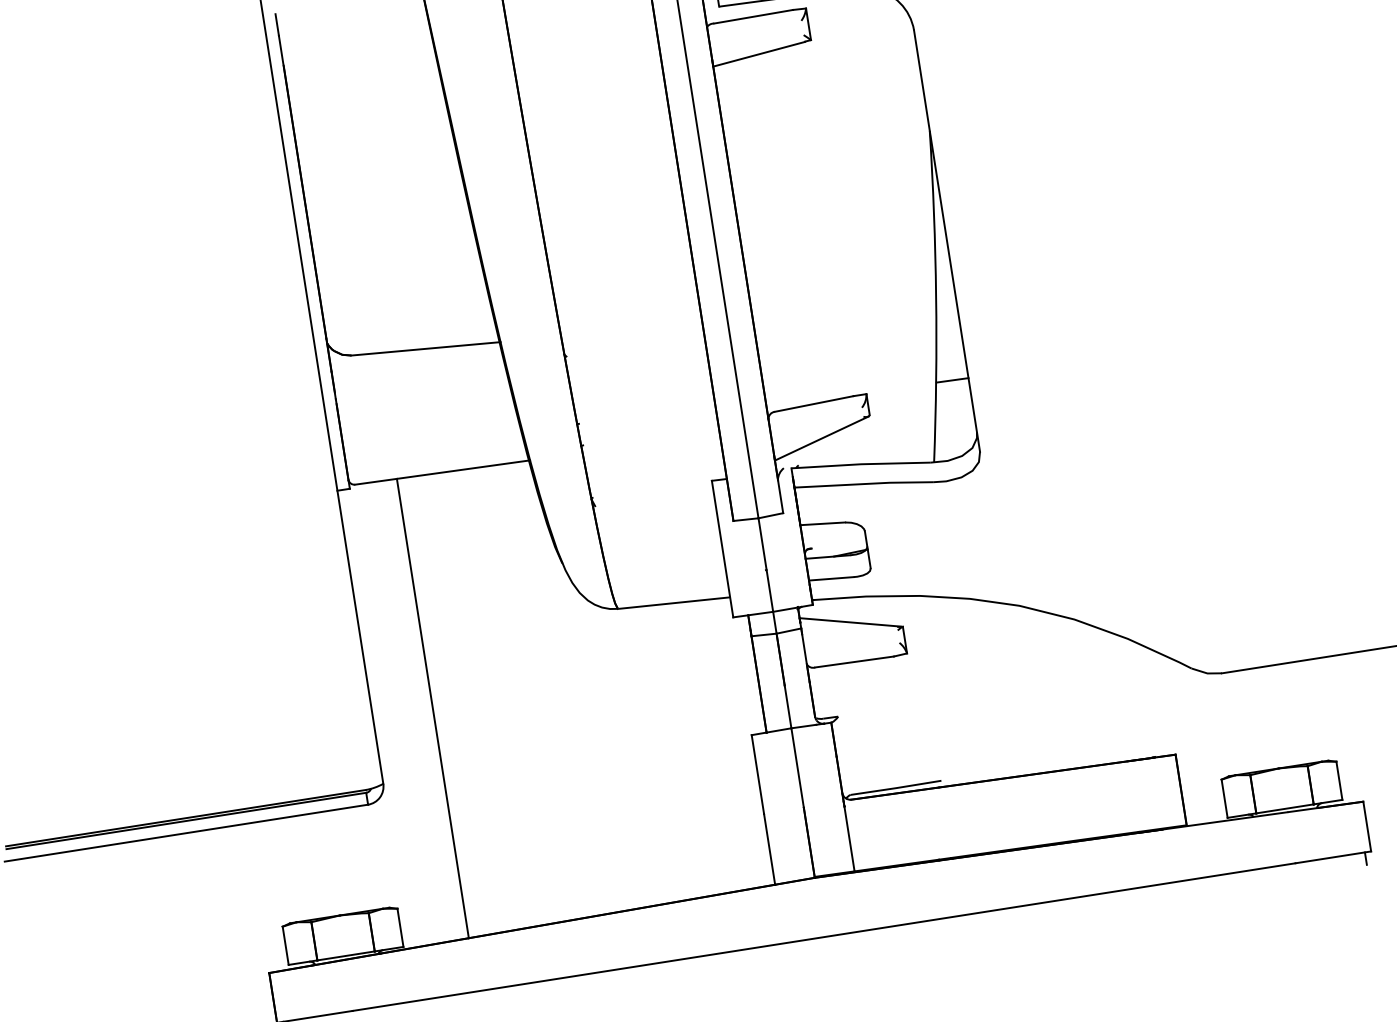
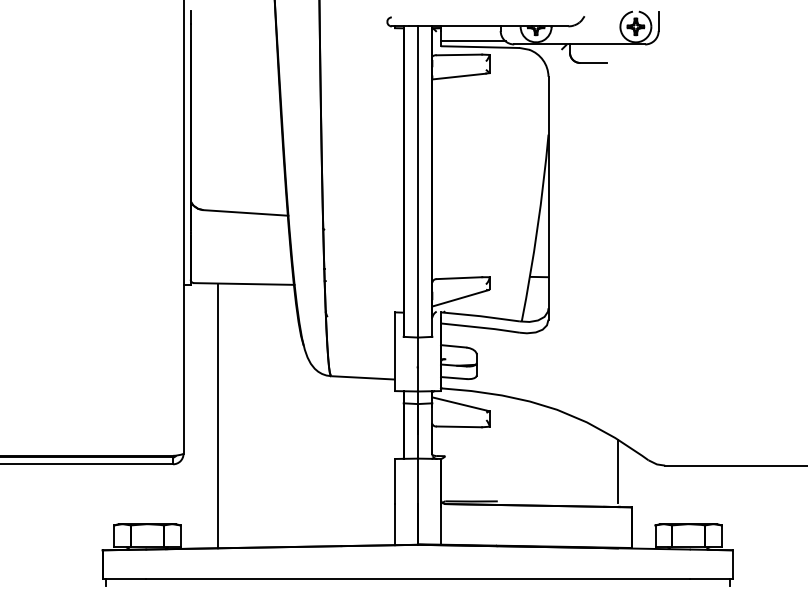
line: (1142, 694) -> (618, 470), added

